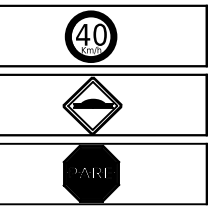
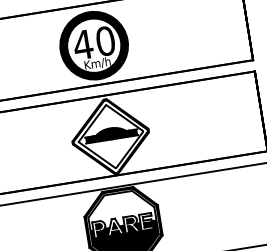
fill: (91, 160) -> (120, 208), removed

